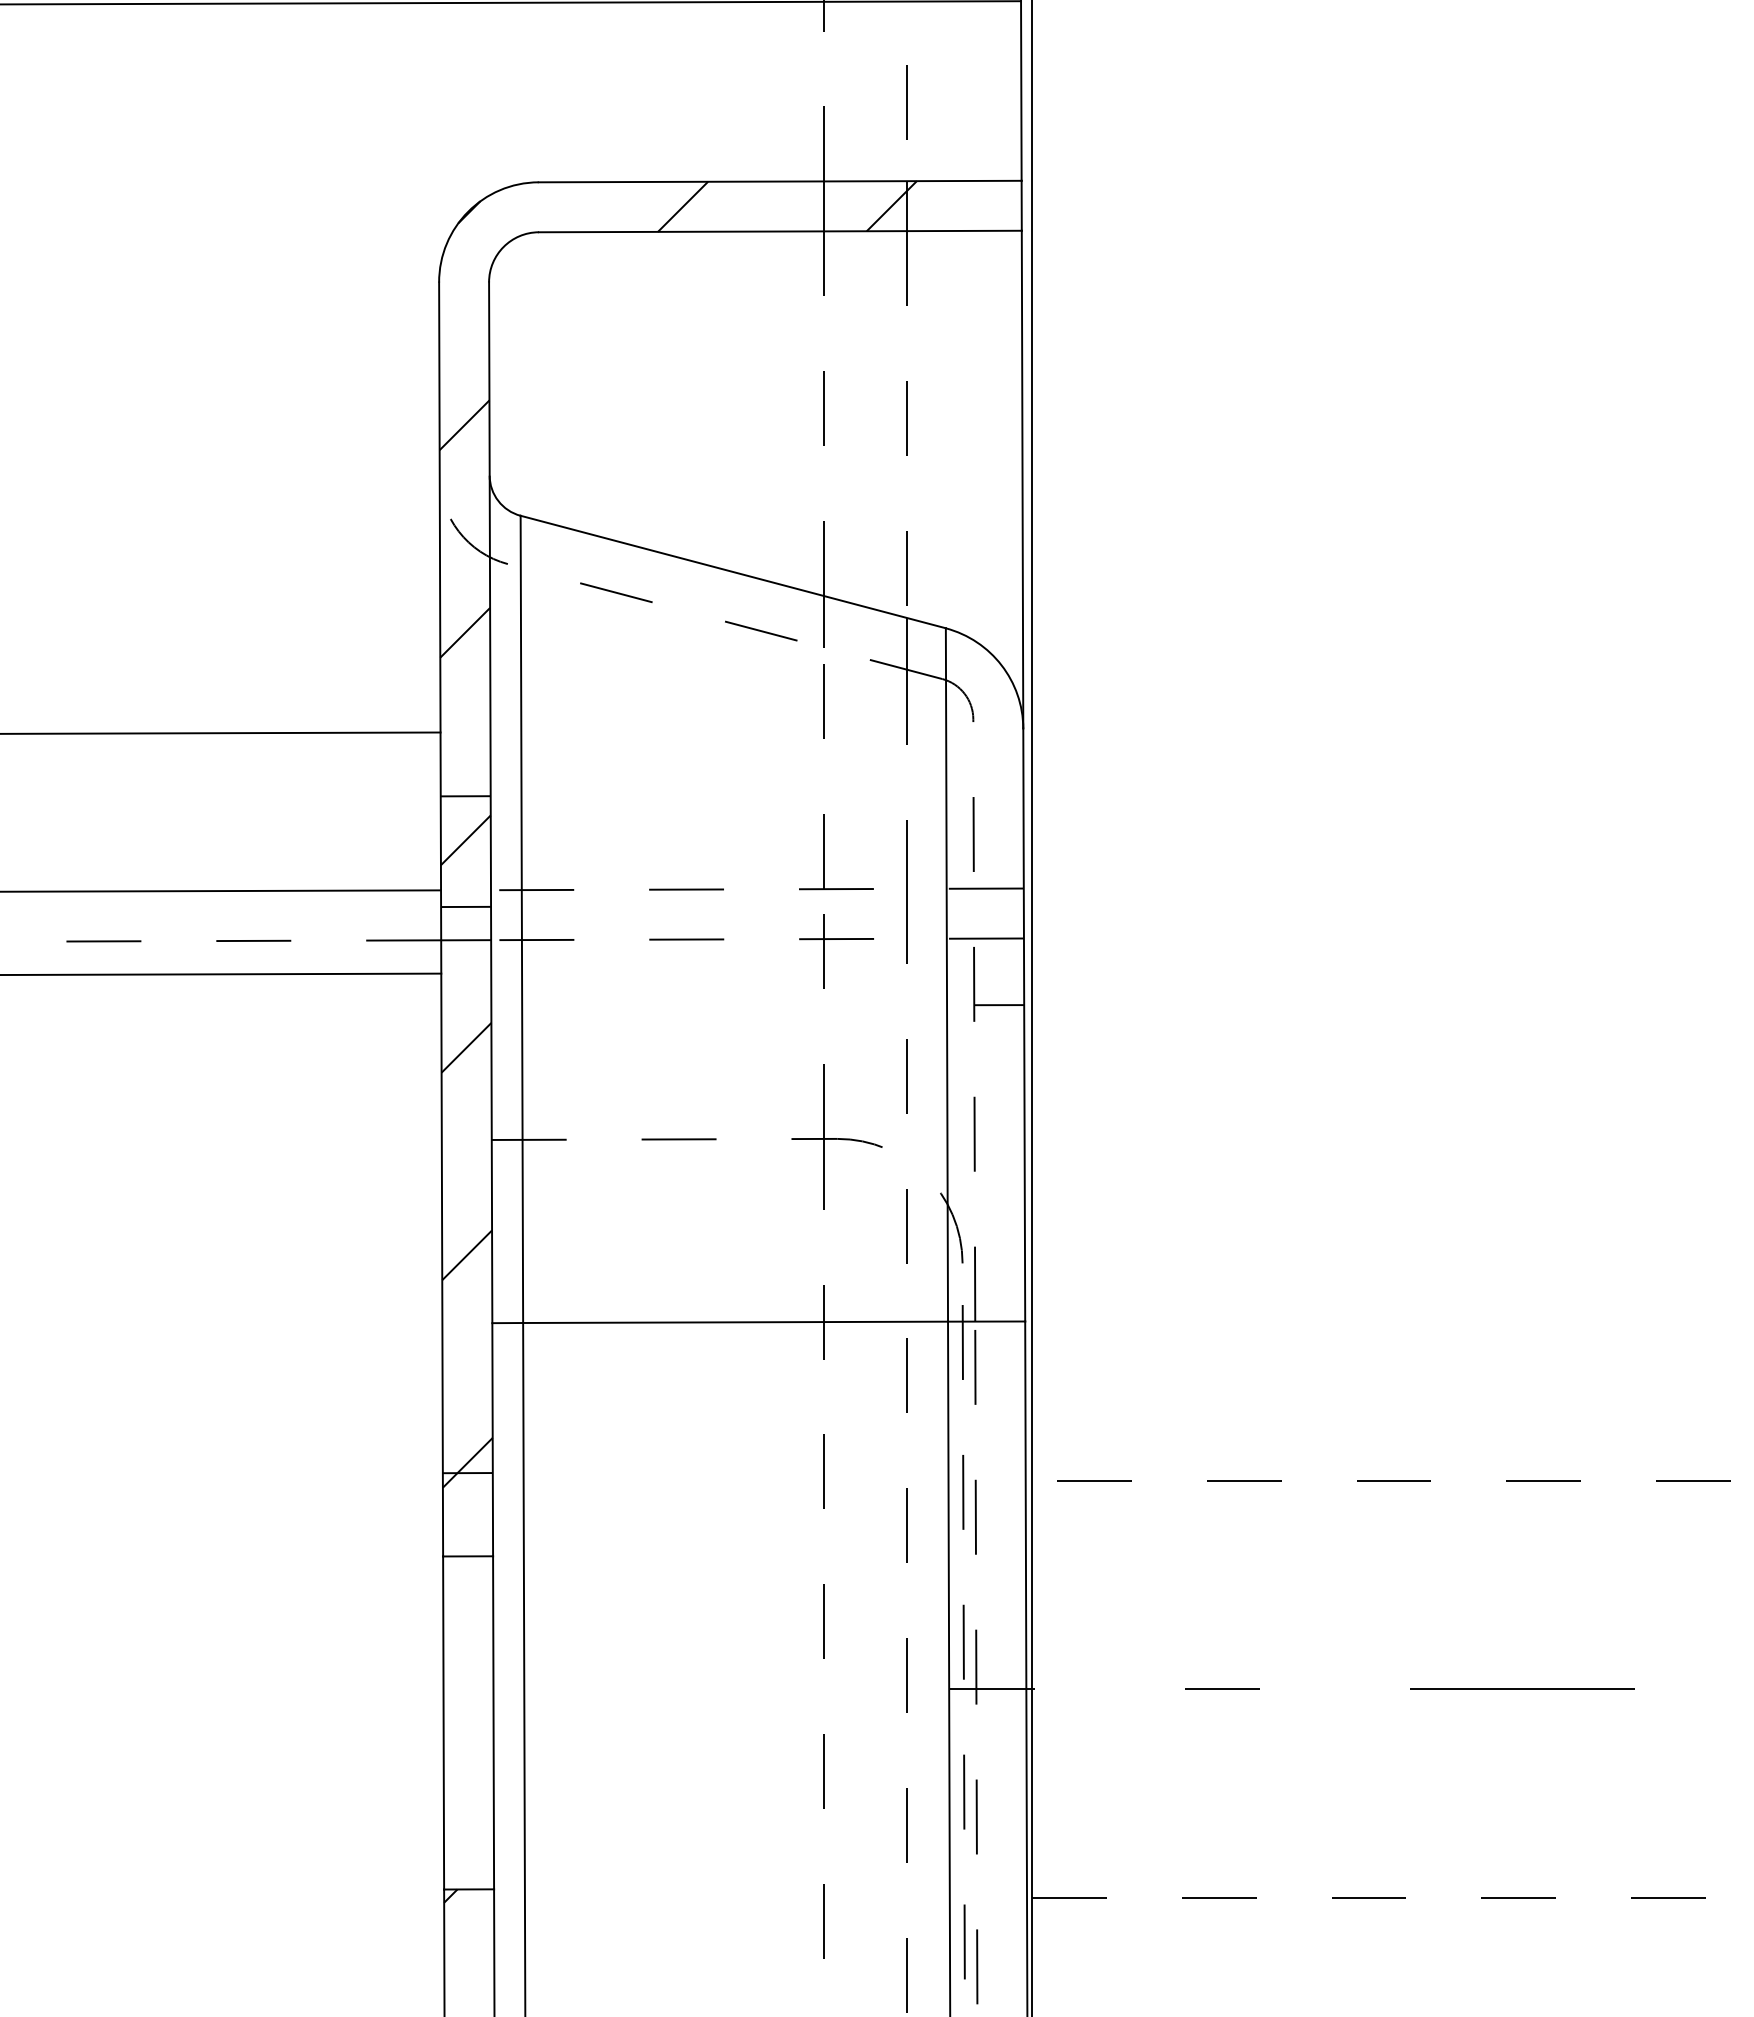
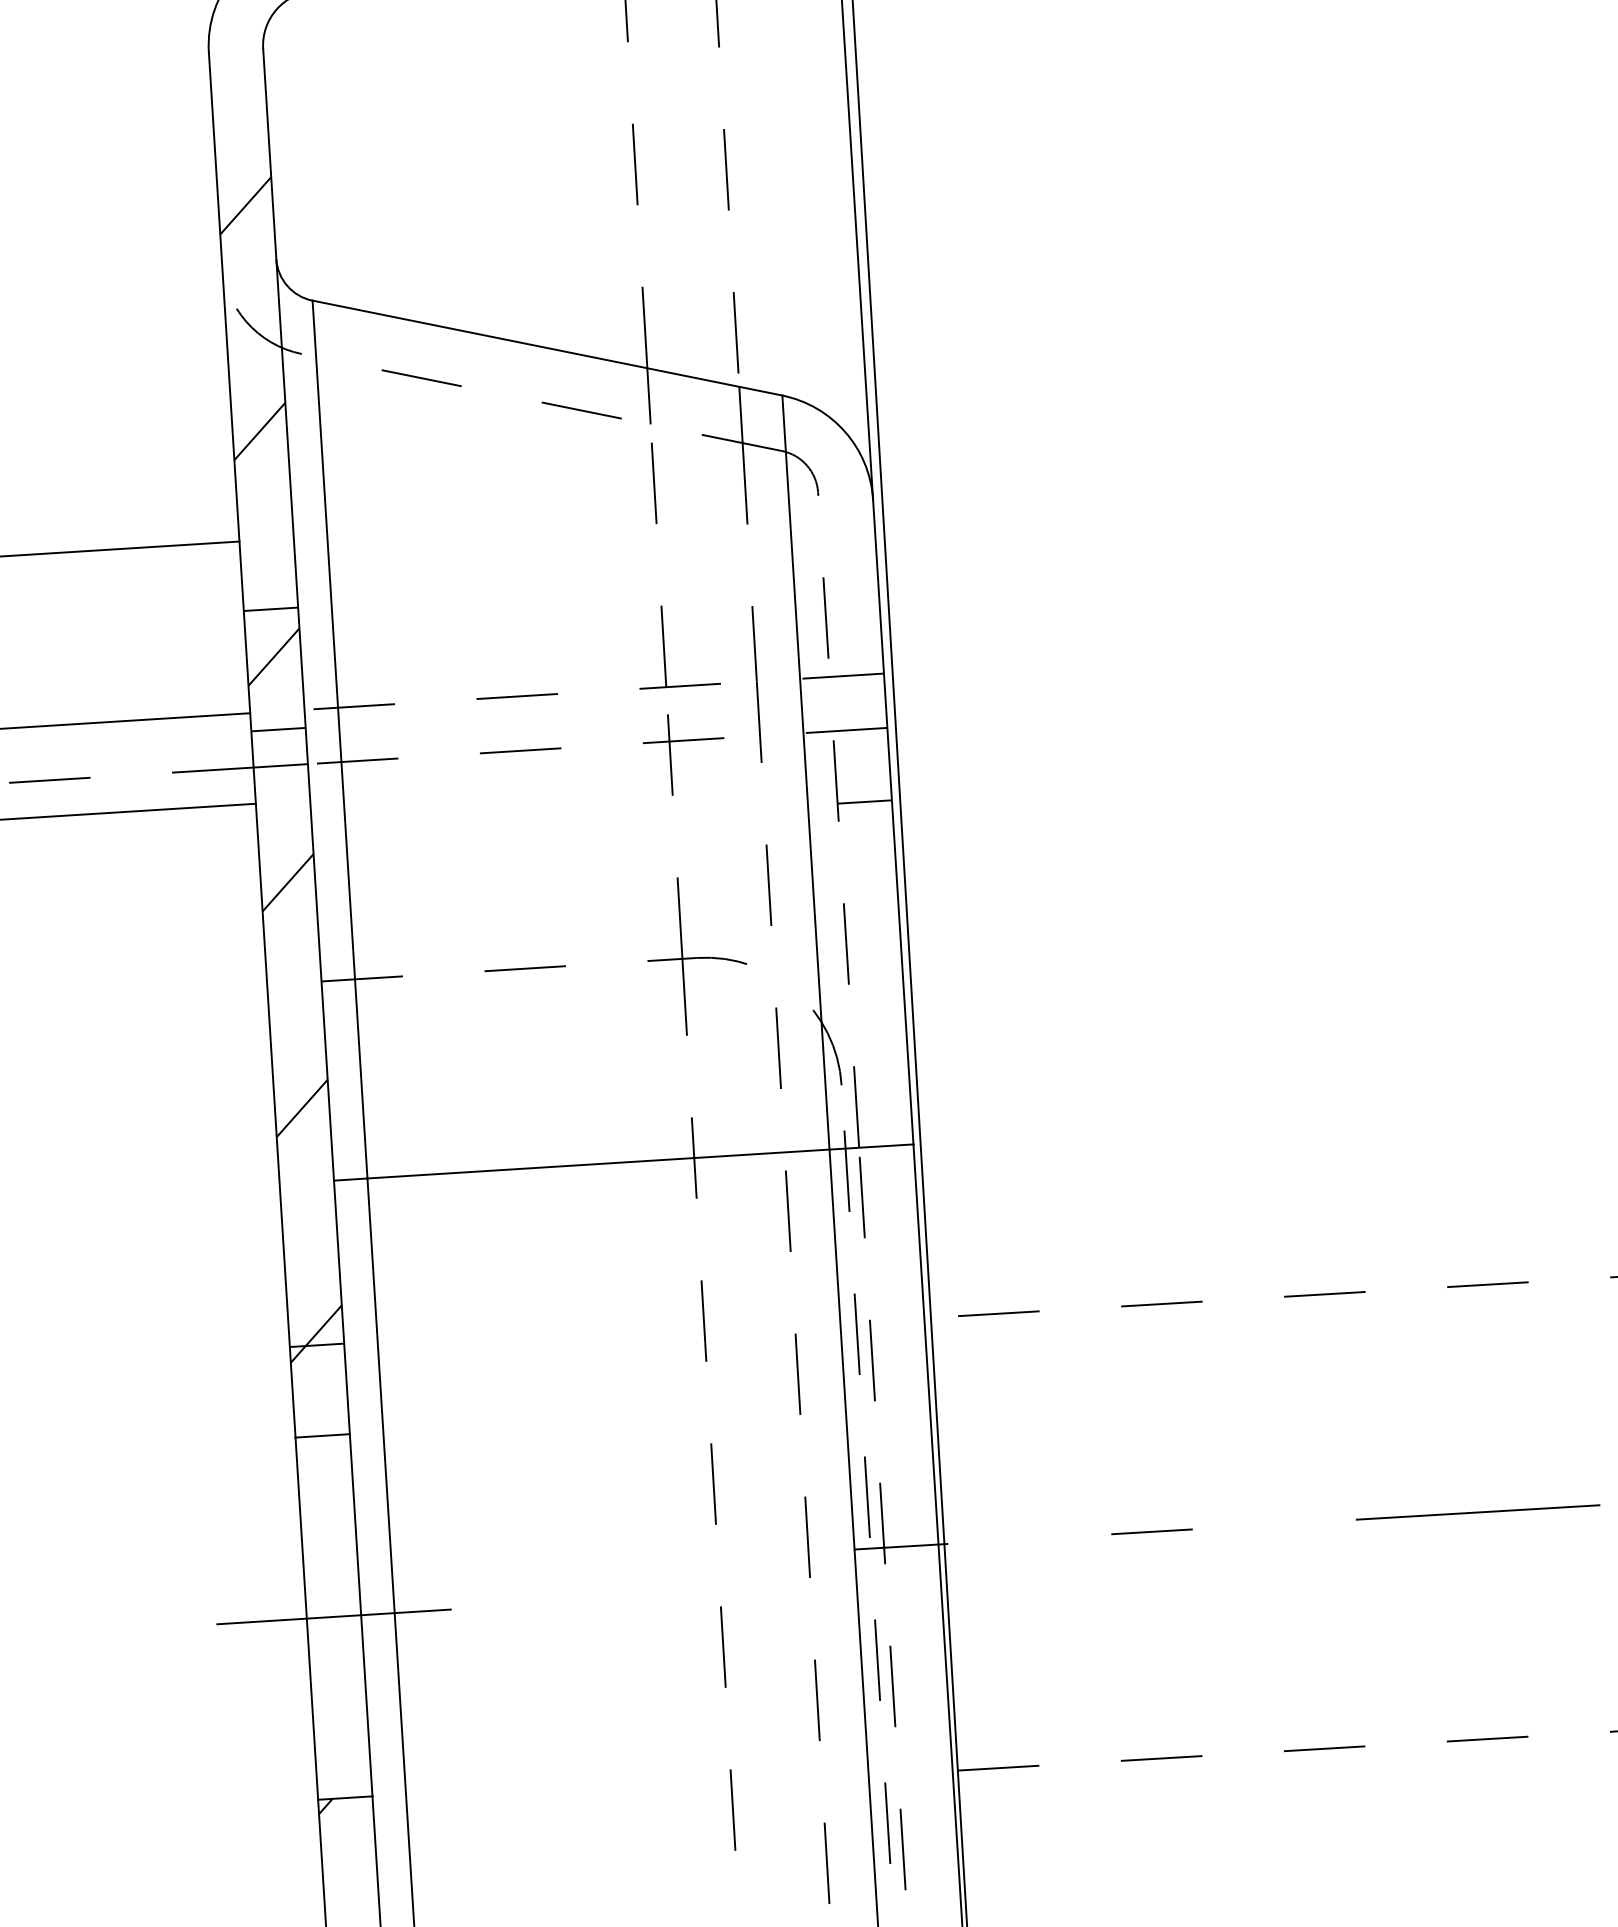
line: (468, 1722) -> (333, 1616), added

